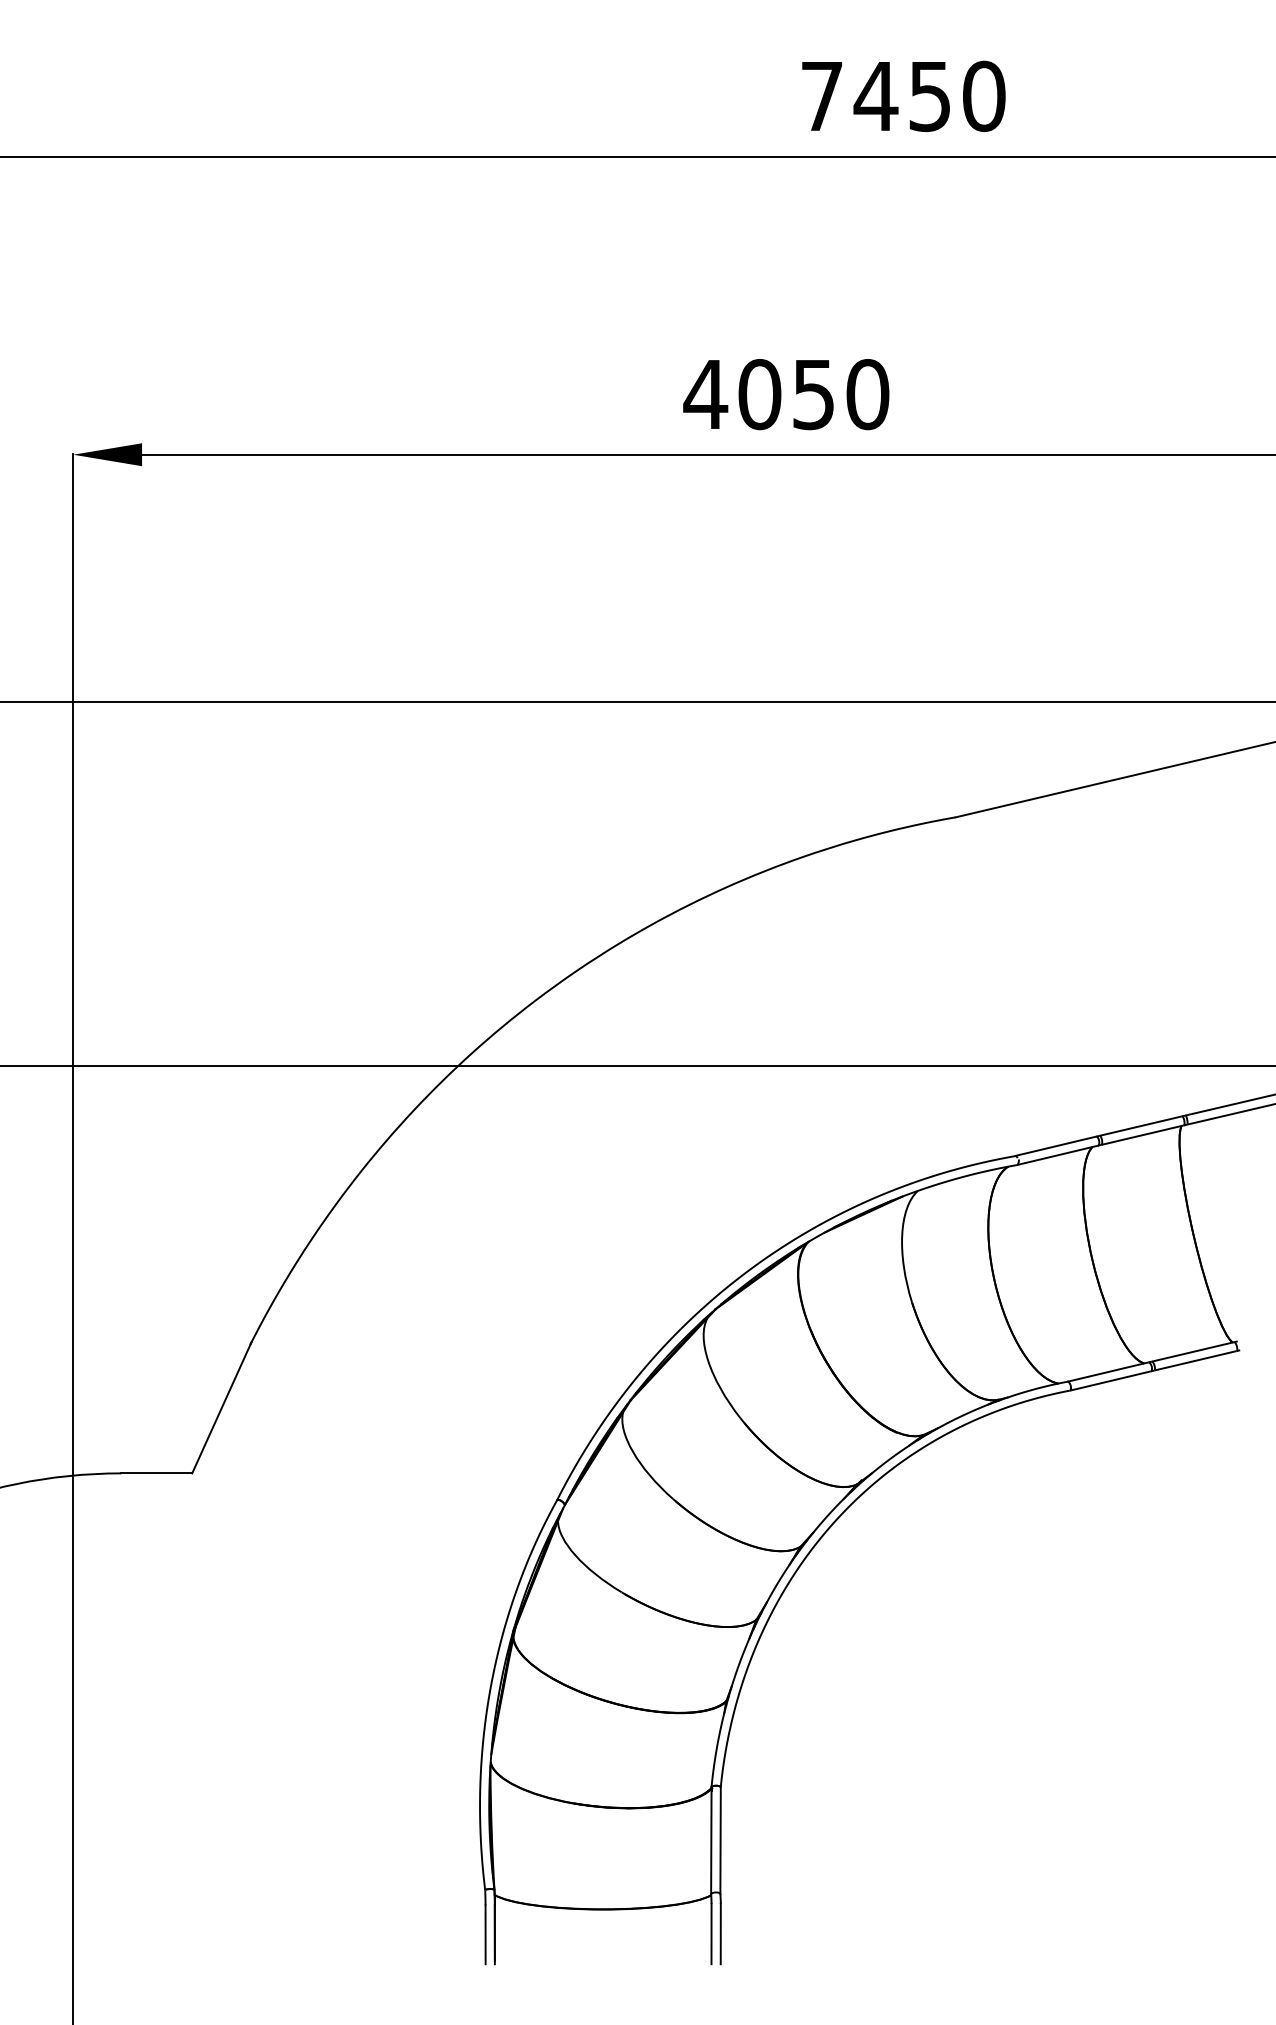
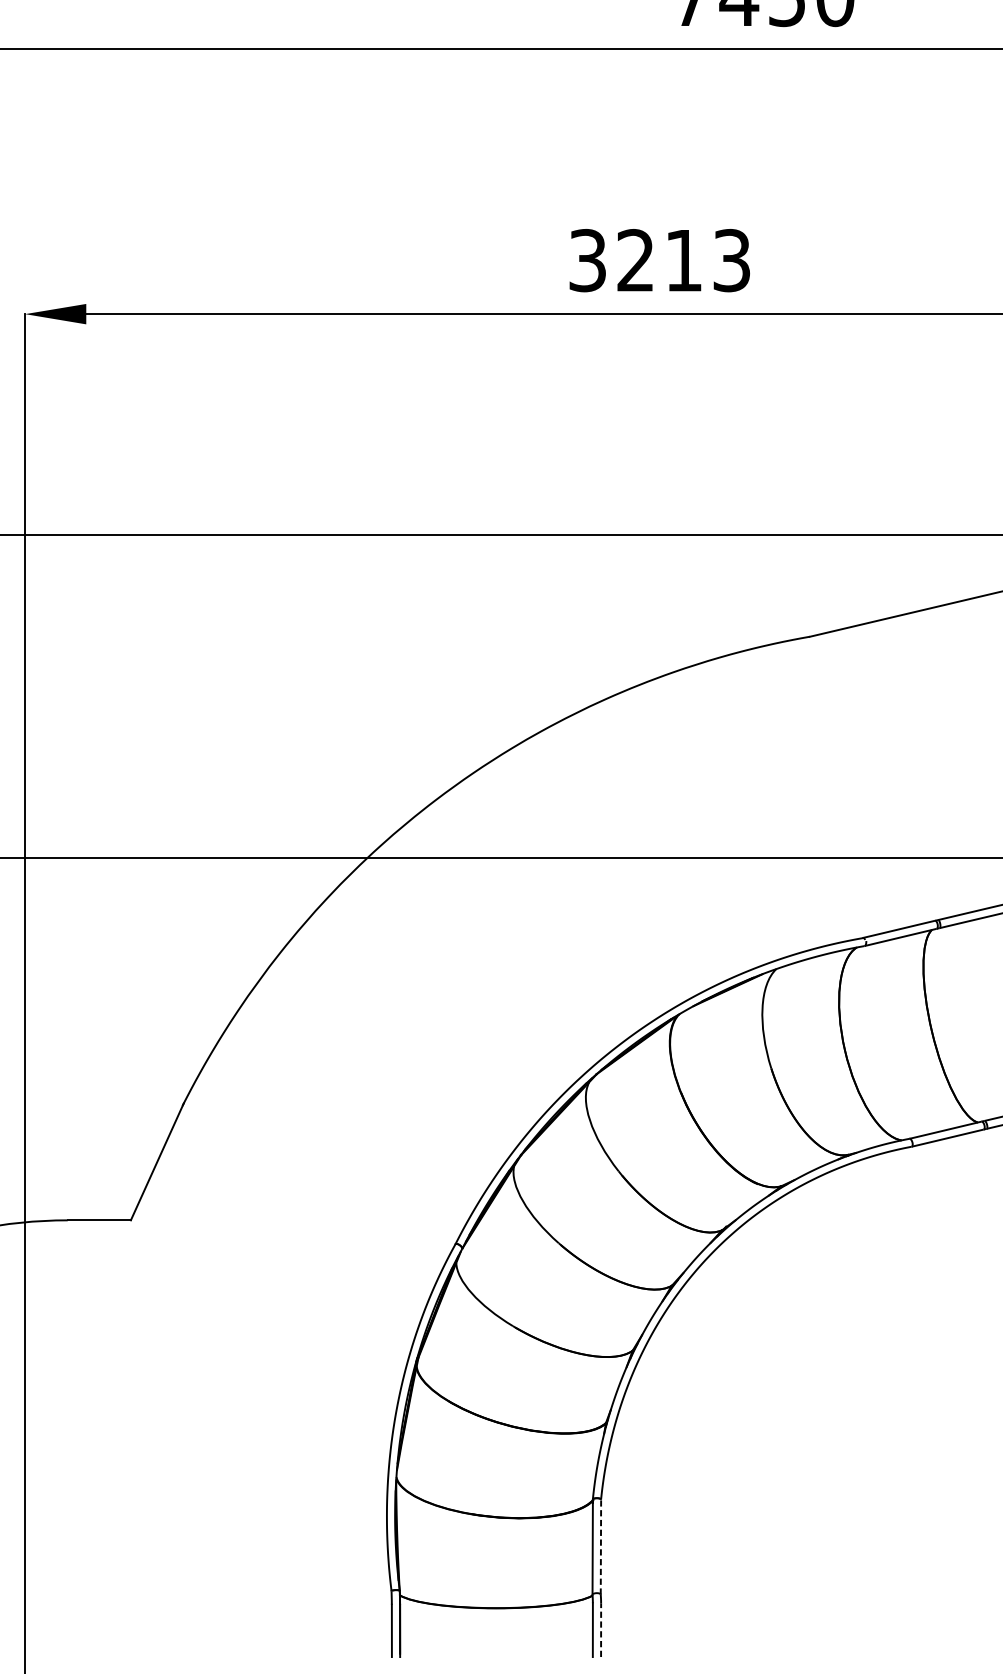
text: (786, 394) -> (659, 260), 4050 -> 3213
line: (720, 1840) -> (600, 1546), solid -> dashed
line: (720, 1933) -> (600, 1629), solid -> dashed

